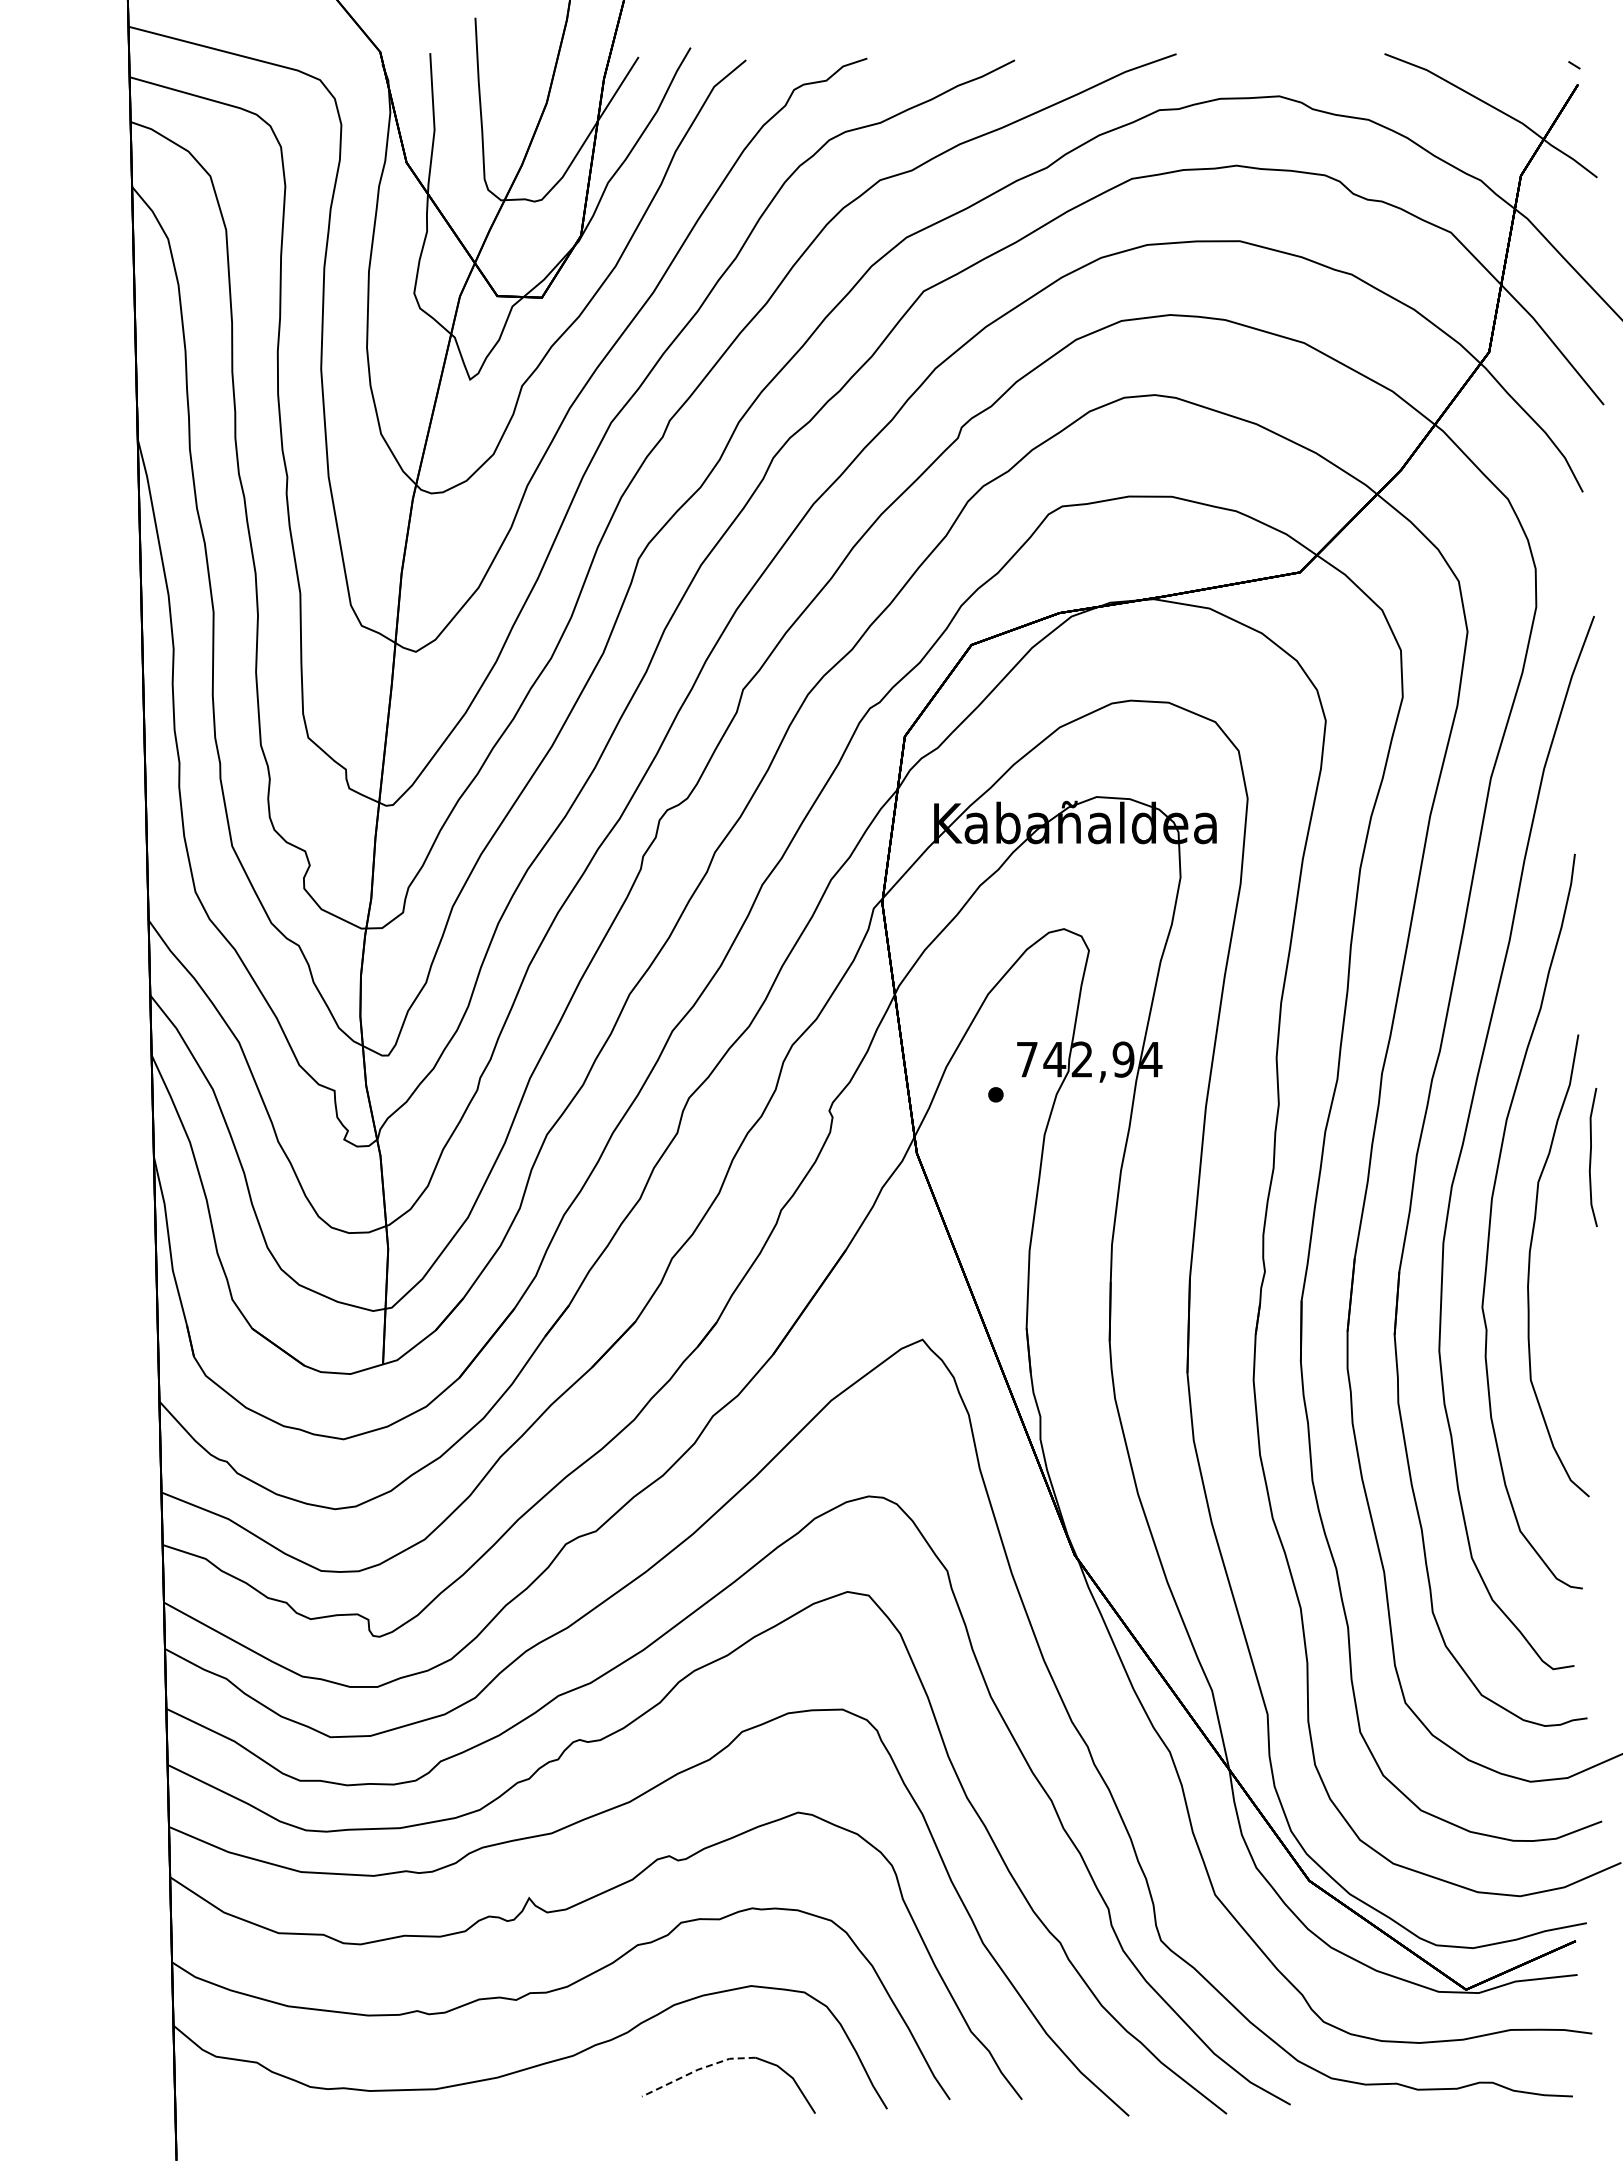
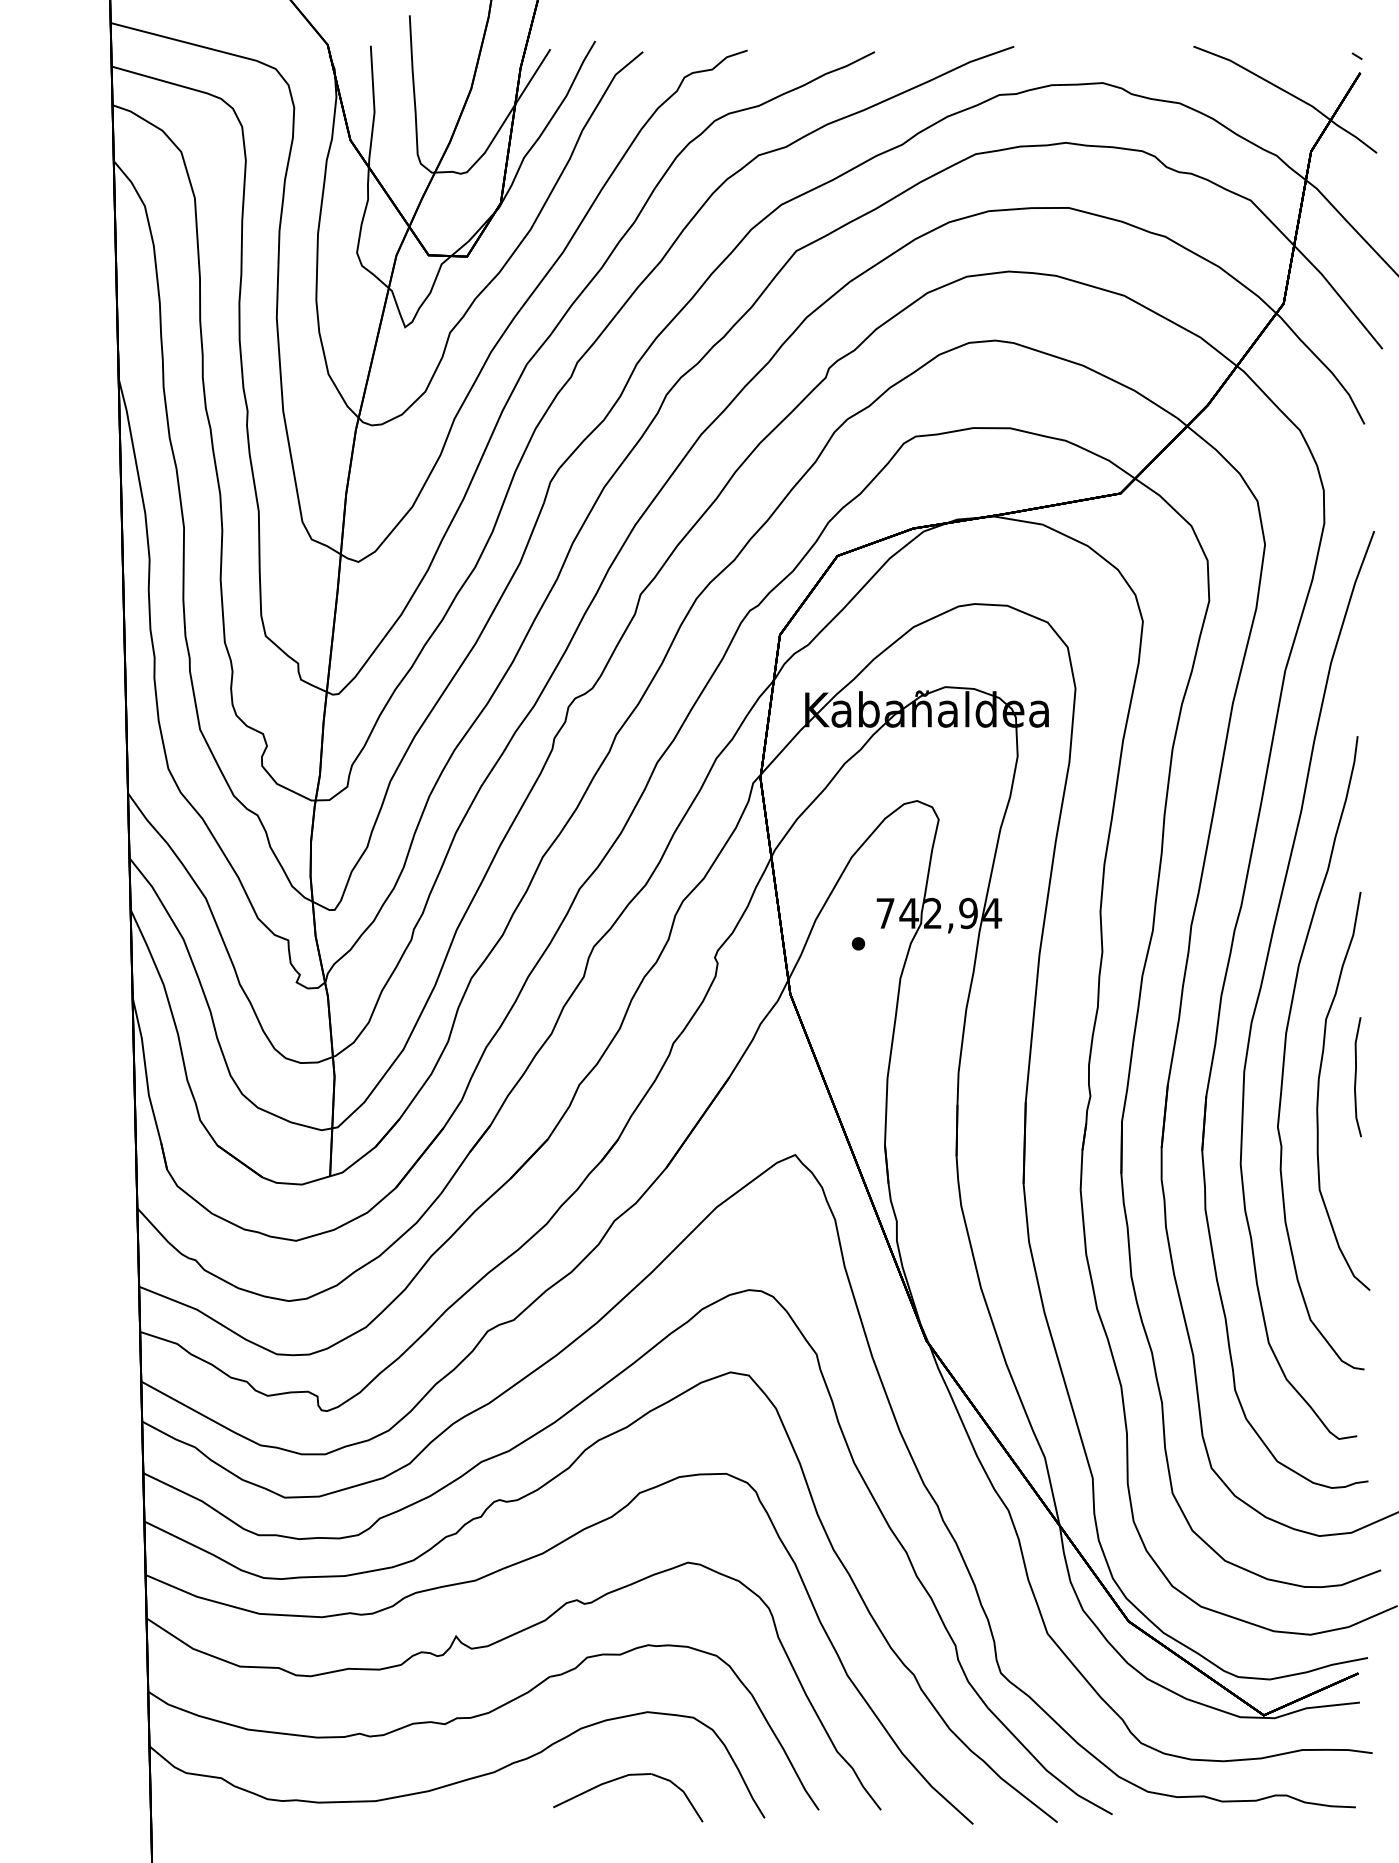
curve: (1591, 1157) -> (1356, 1077), moved
line: (698, 2069) -> (602, 1784), dashed -> solid

